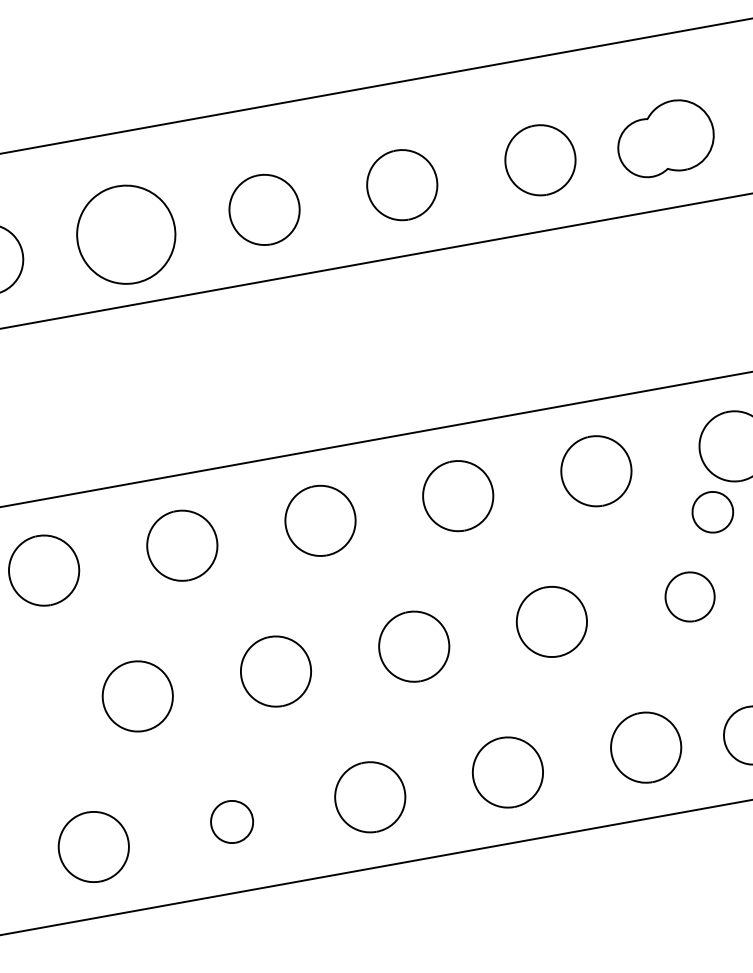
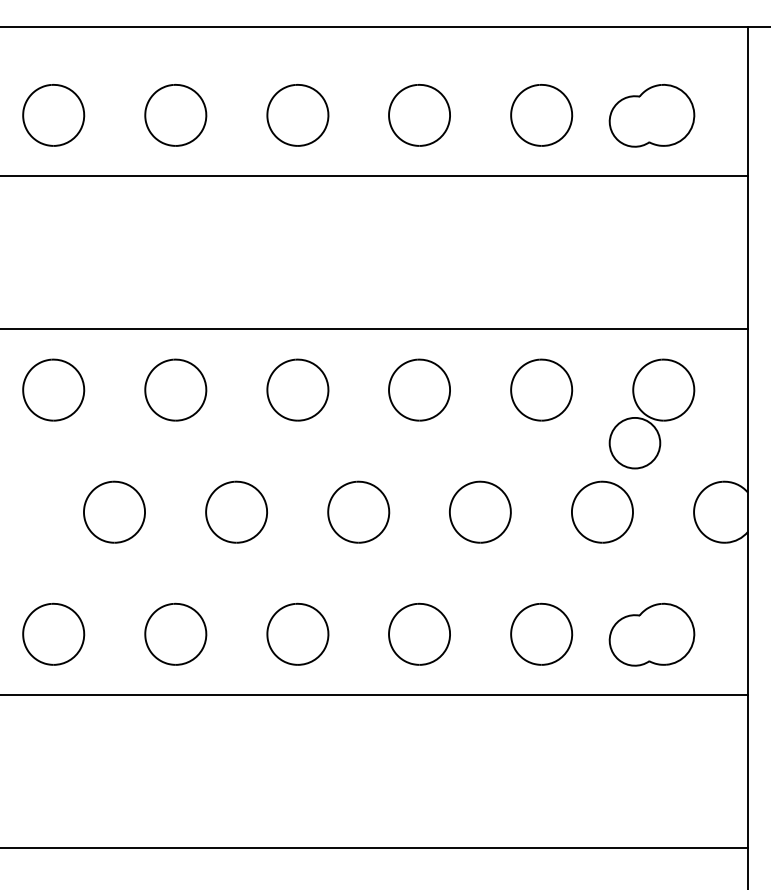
part: (126, 234) -> (175, 115), size x0.71
circle: (712, 511) -> (634, 442), size x1.43
part: (689, 596) -> (602, 511), size x1.43
part: (231, 821) -> (175, 633), size x1.67

